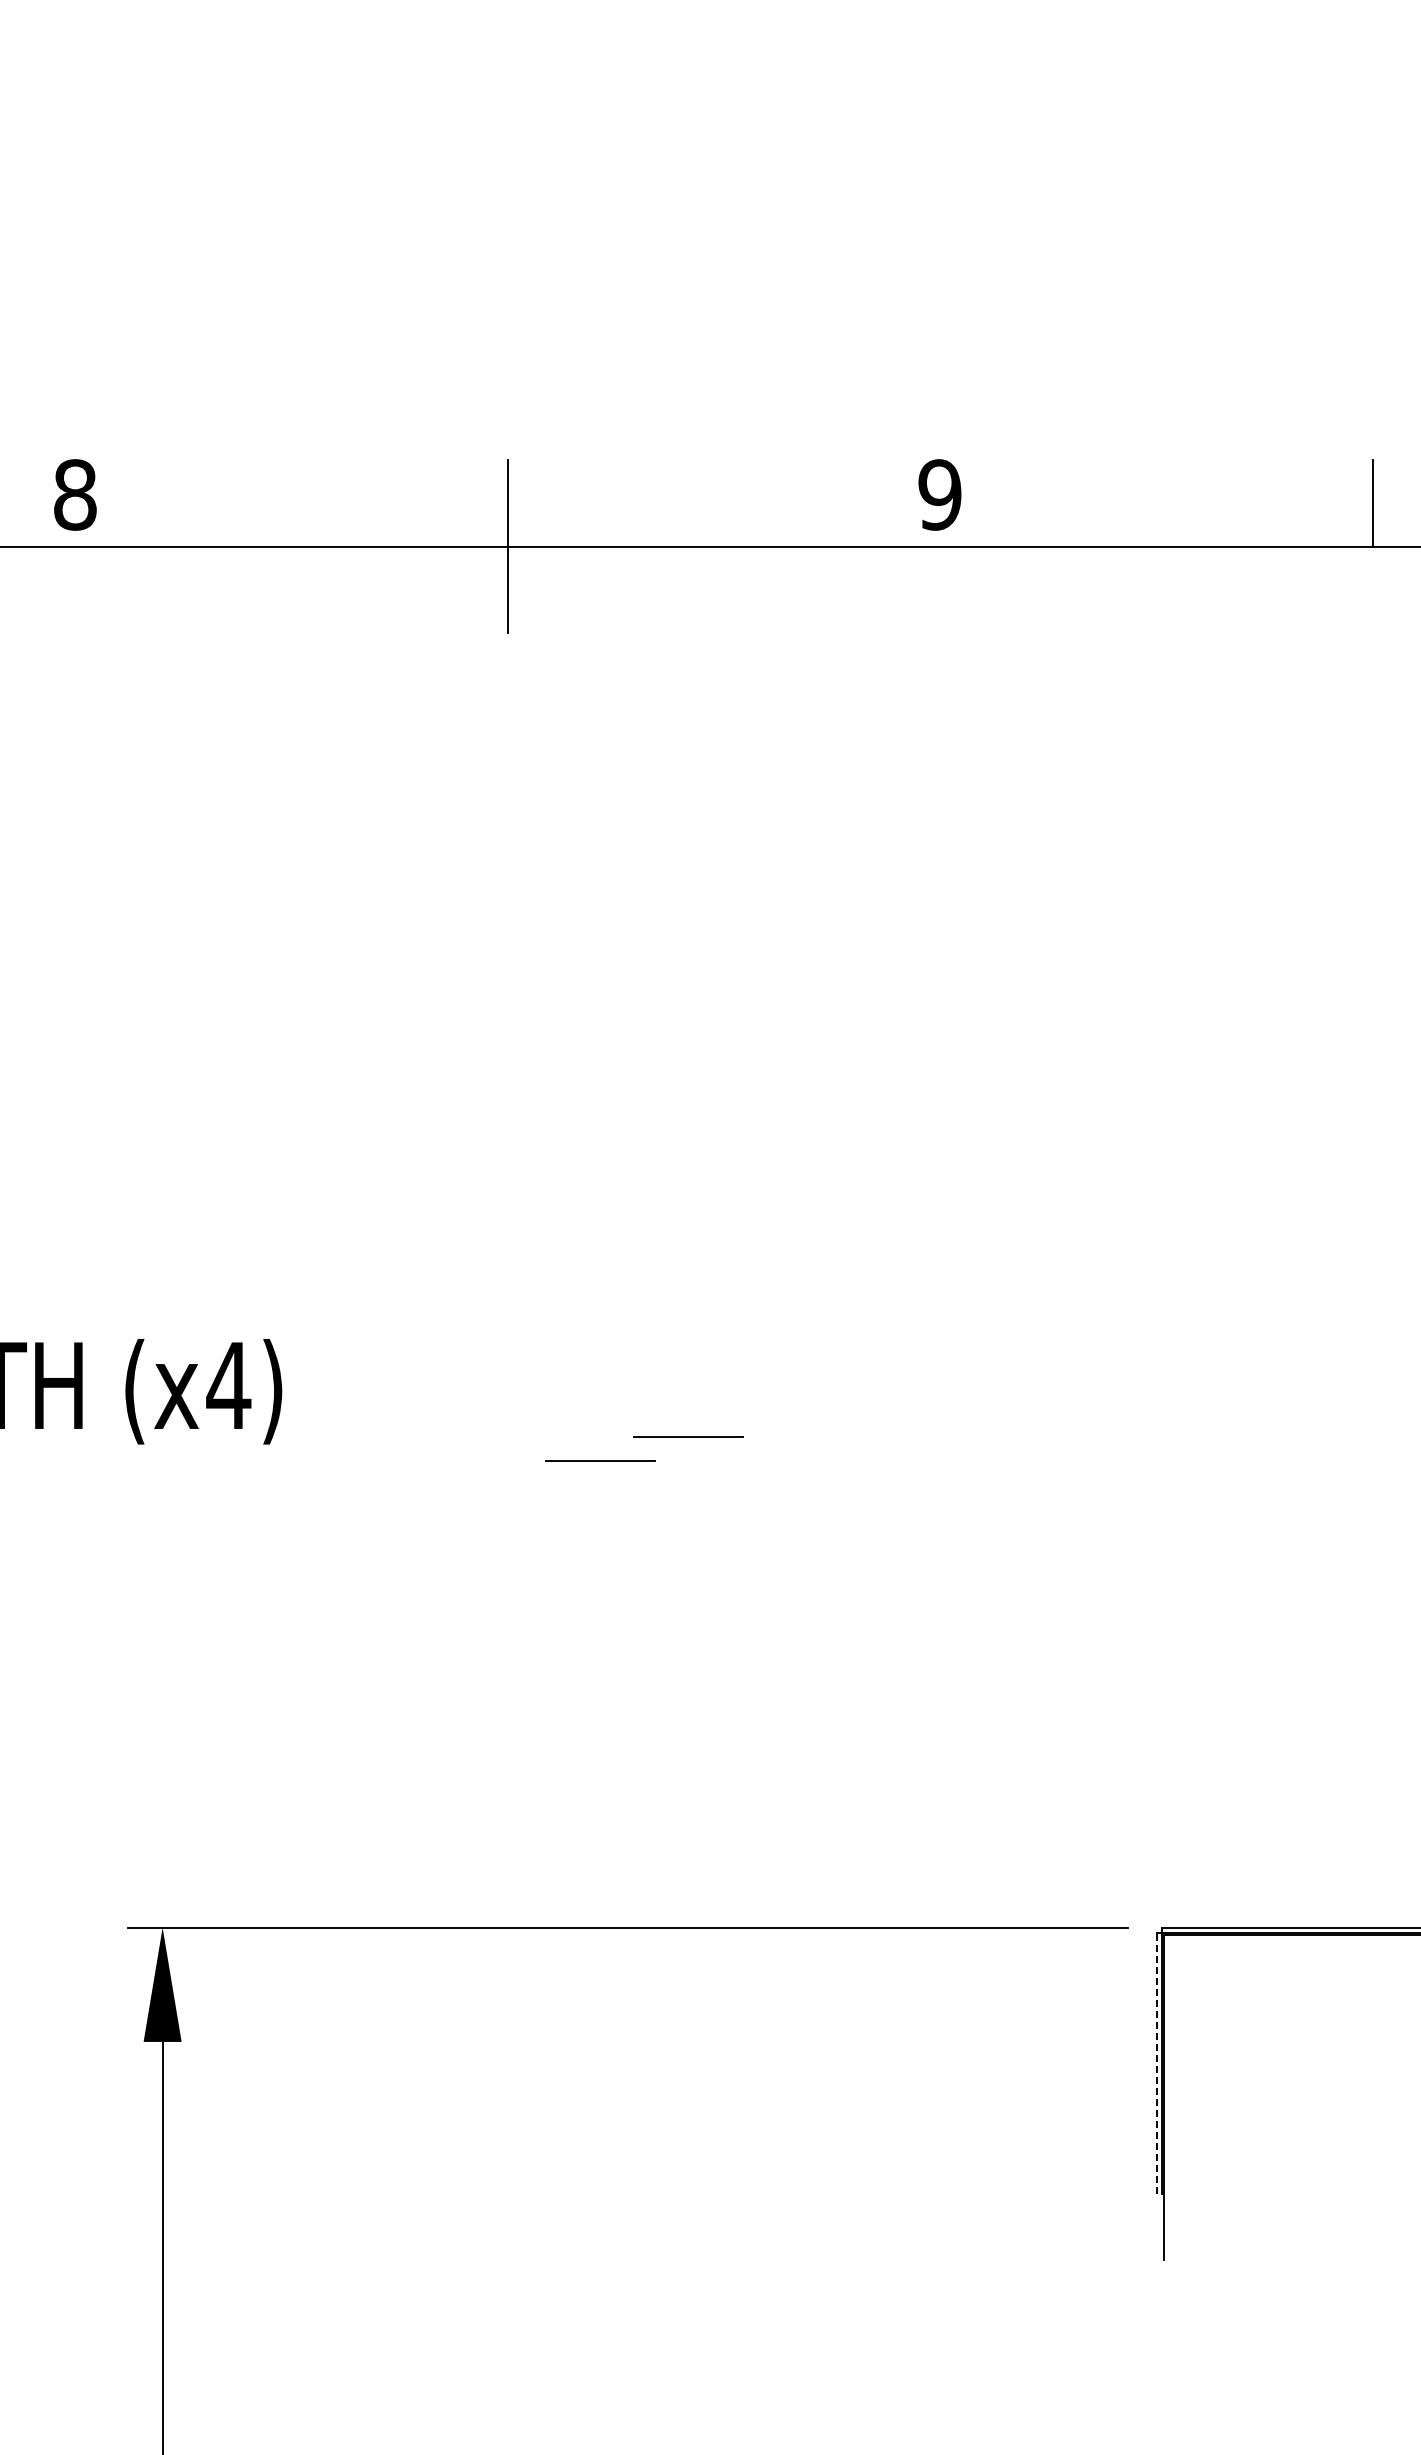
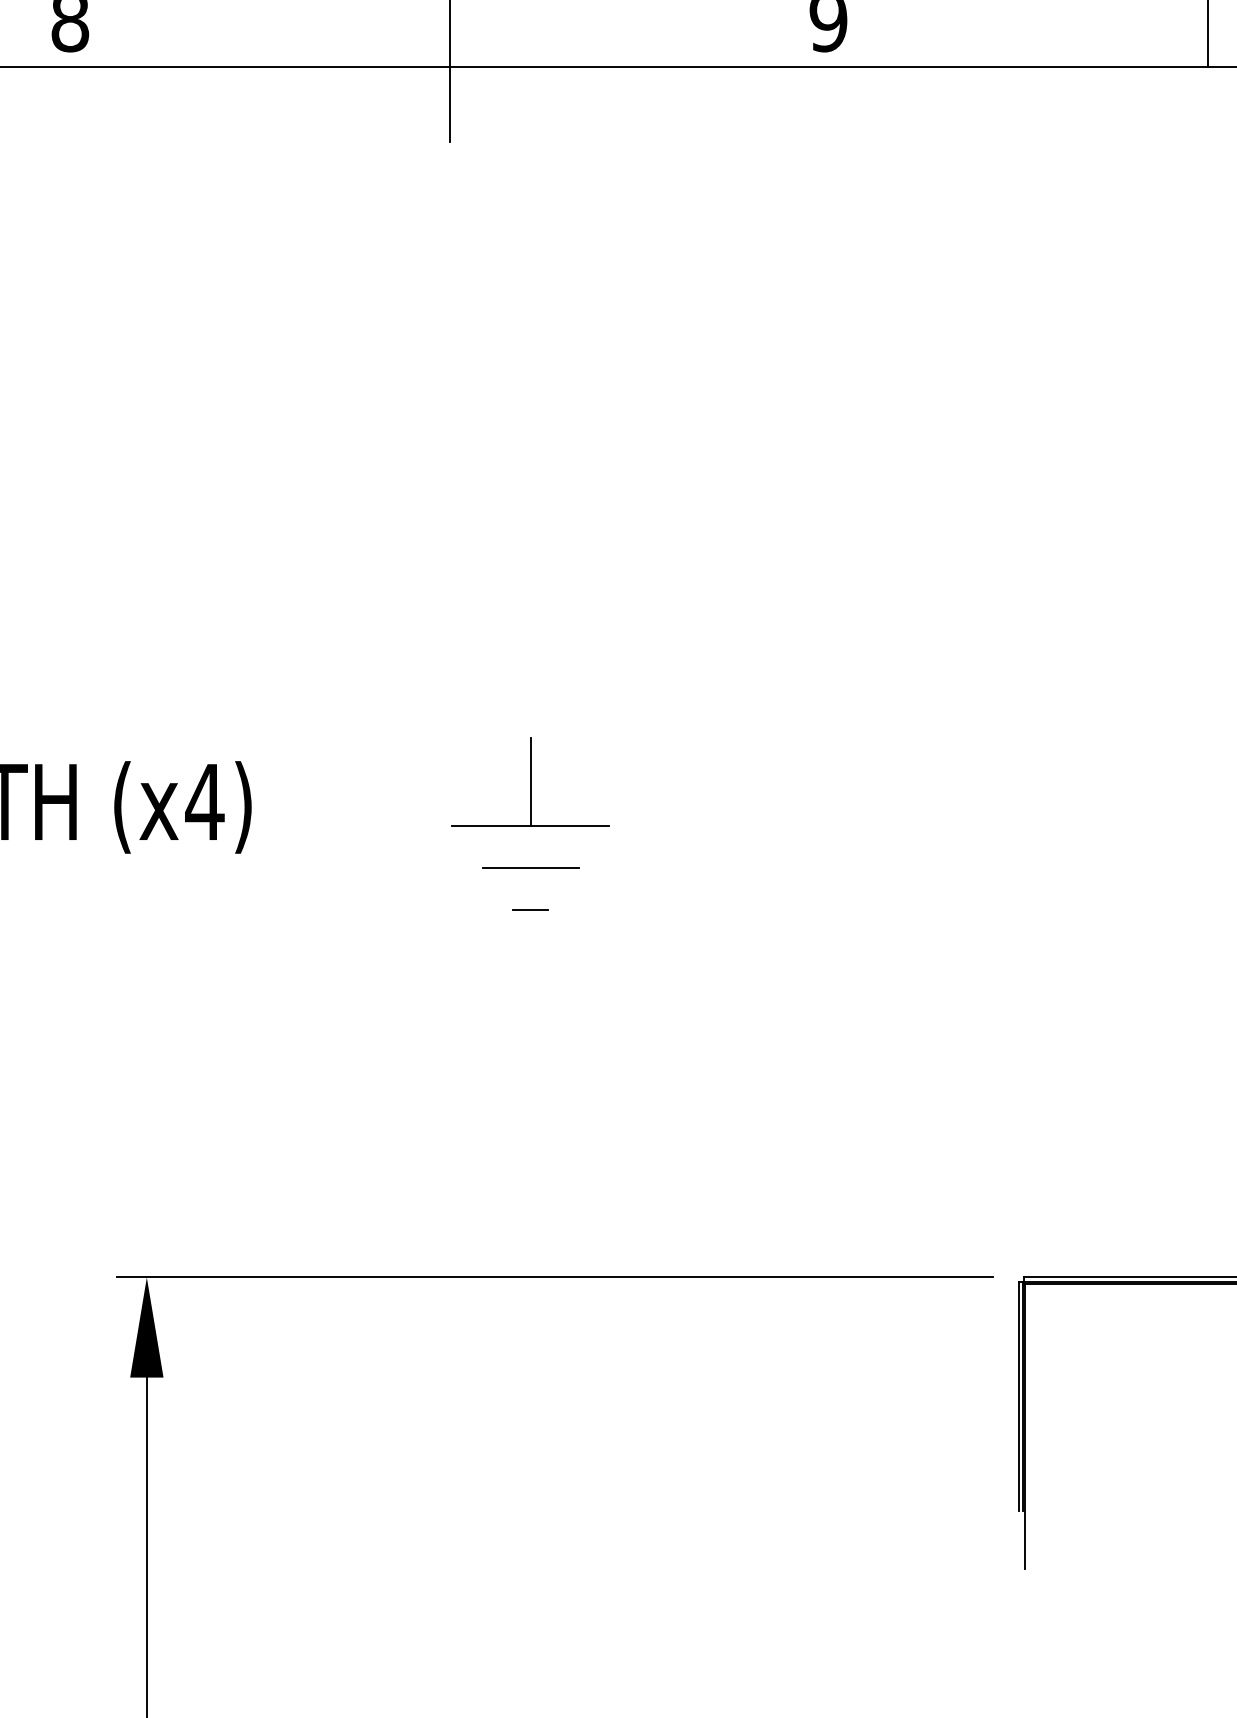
part: (599, 1362) -> (529, 781), added
line: (688, 1436) -> (607, 846), removed
line: (599, 1508) -> (529, 909), added
line: (1156, 2063) -> (1018, 1396), dashed -> solid

